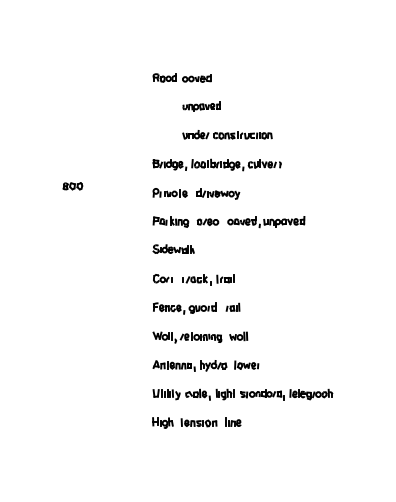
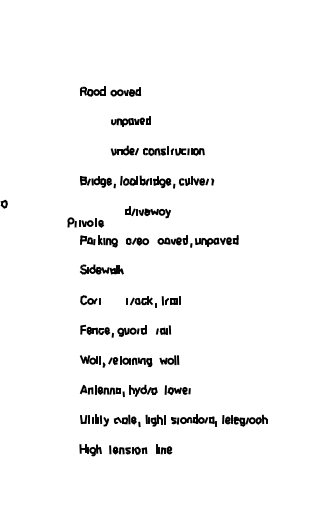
part: (169, 192) -> (85, 222), moved
part: (208, 279) -> (153, 301), moved

